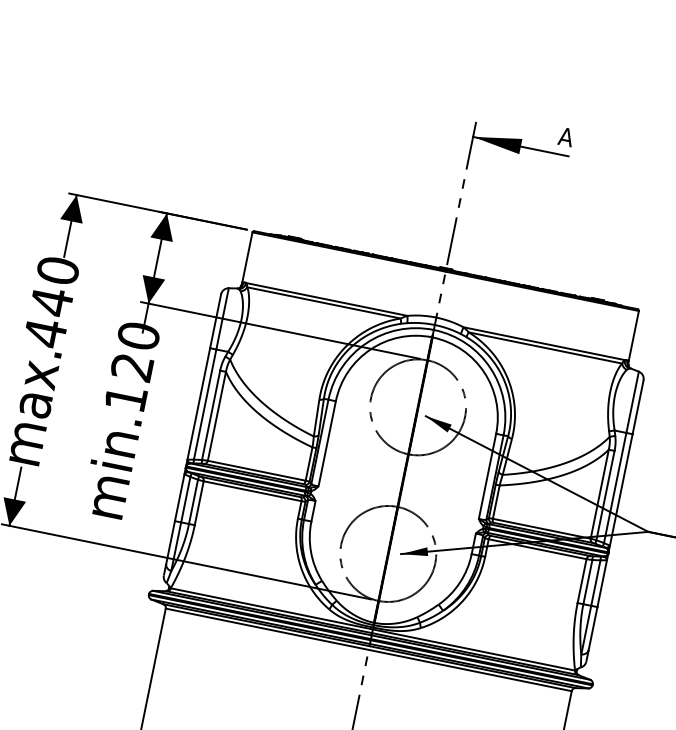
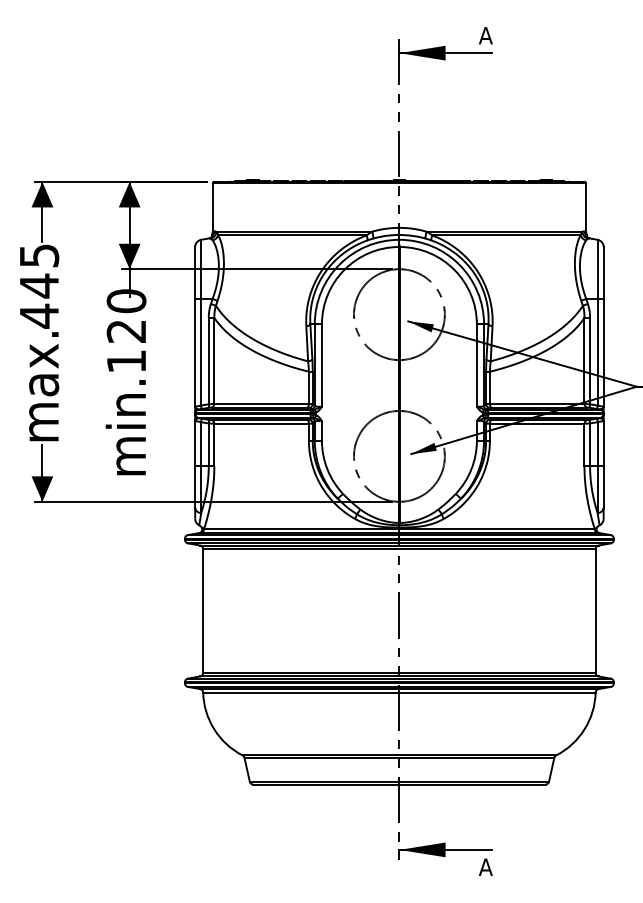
text: (58, 270) -> (39, 255), 440 -> 445

